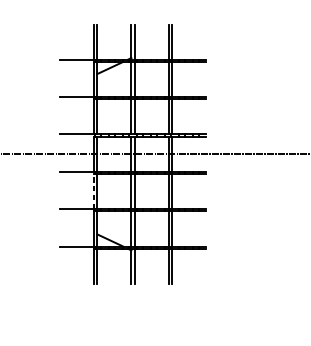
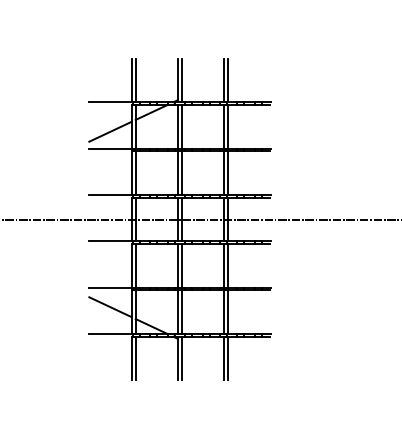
line: (77, 83) -> (110, 131), added
line: (94, 191) -> (131, 265), dashed -> solid
line: (77, 225) -> (110, 307), added

